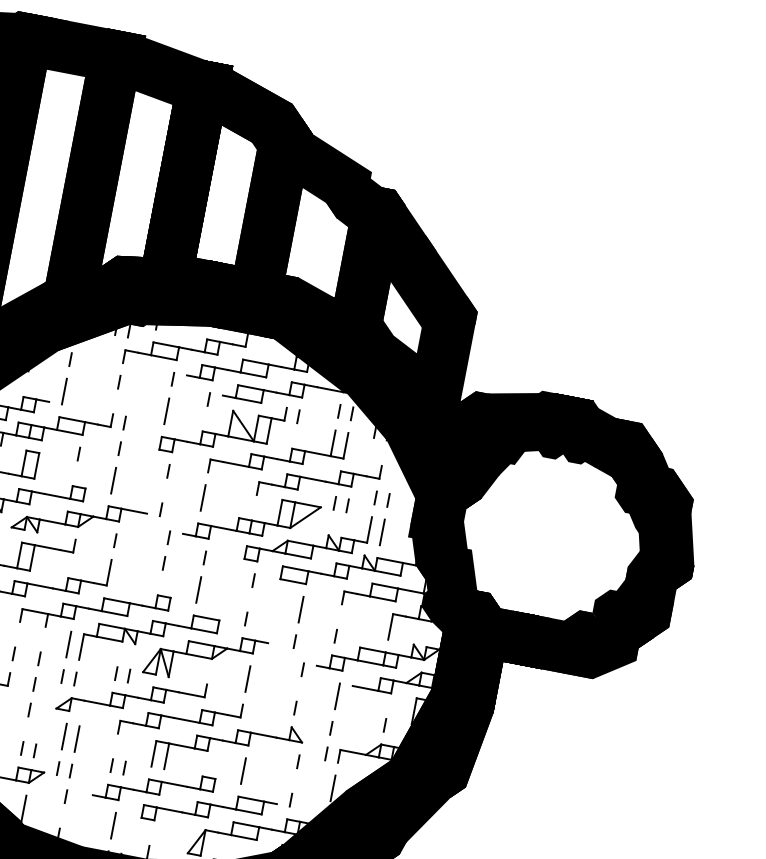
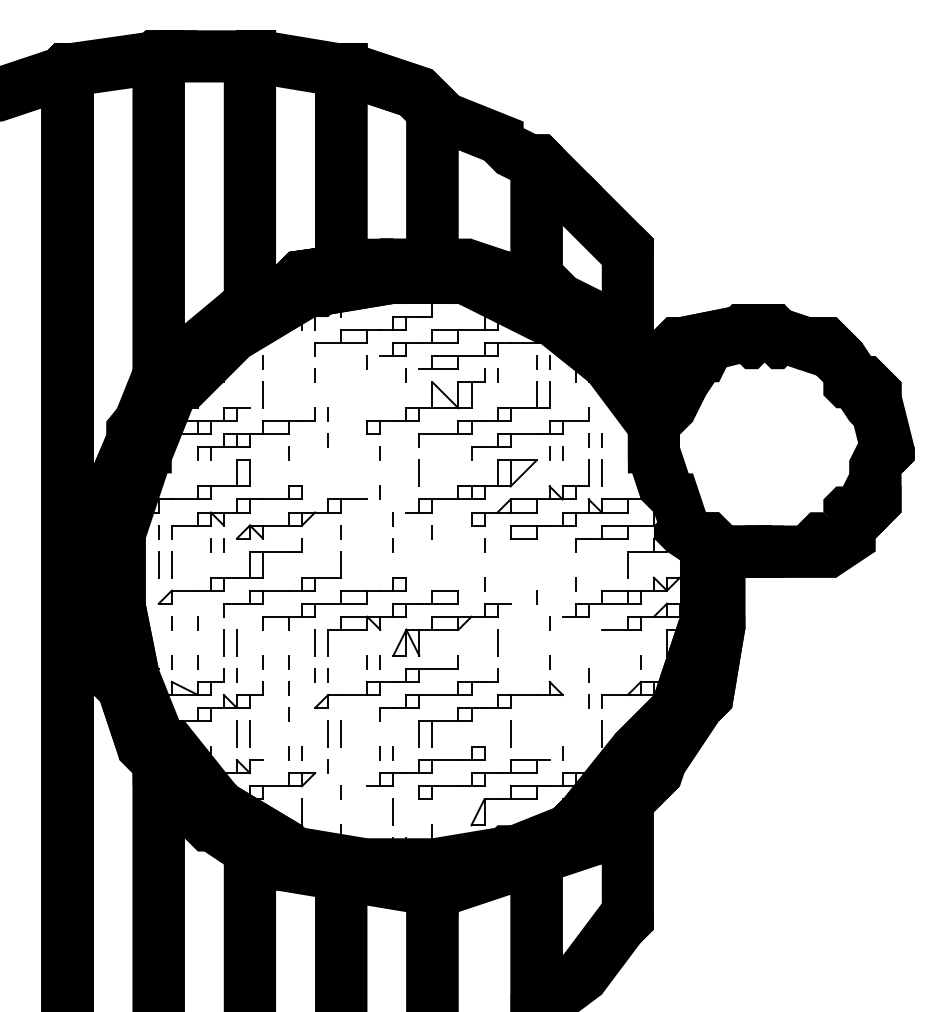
line: (166, 411) -> (367, 395), removed
line: (113, 480) -> (328, 473), removed
line: (198, 589) -> (432, 564), removed
line: (300, 609) -> (536, 564), removed
line: (337, 695) -> (588, 642), removed
line: (298, 761) -> (562, 714), removed
line: (70, 770) -> (340, 766), removed

